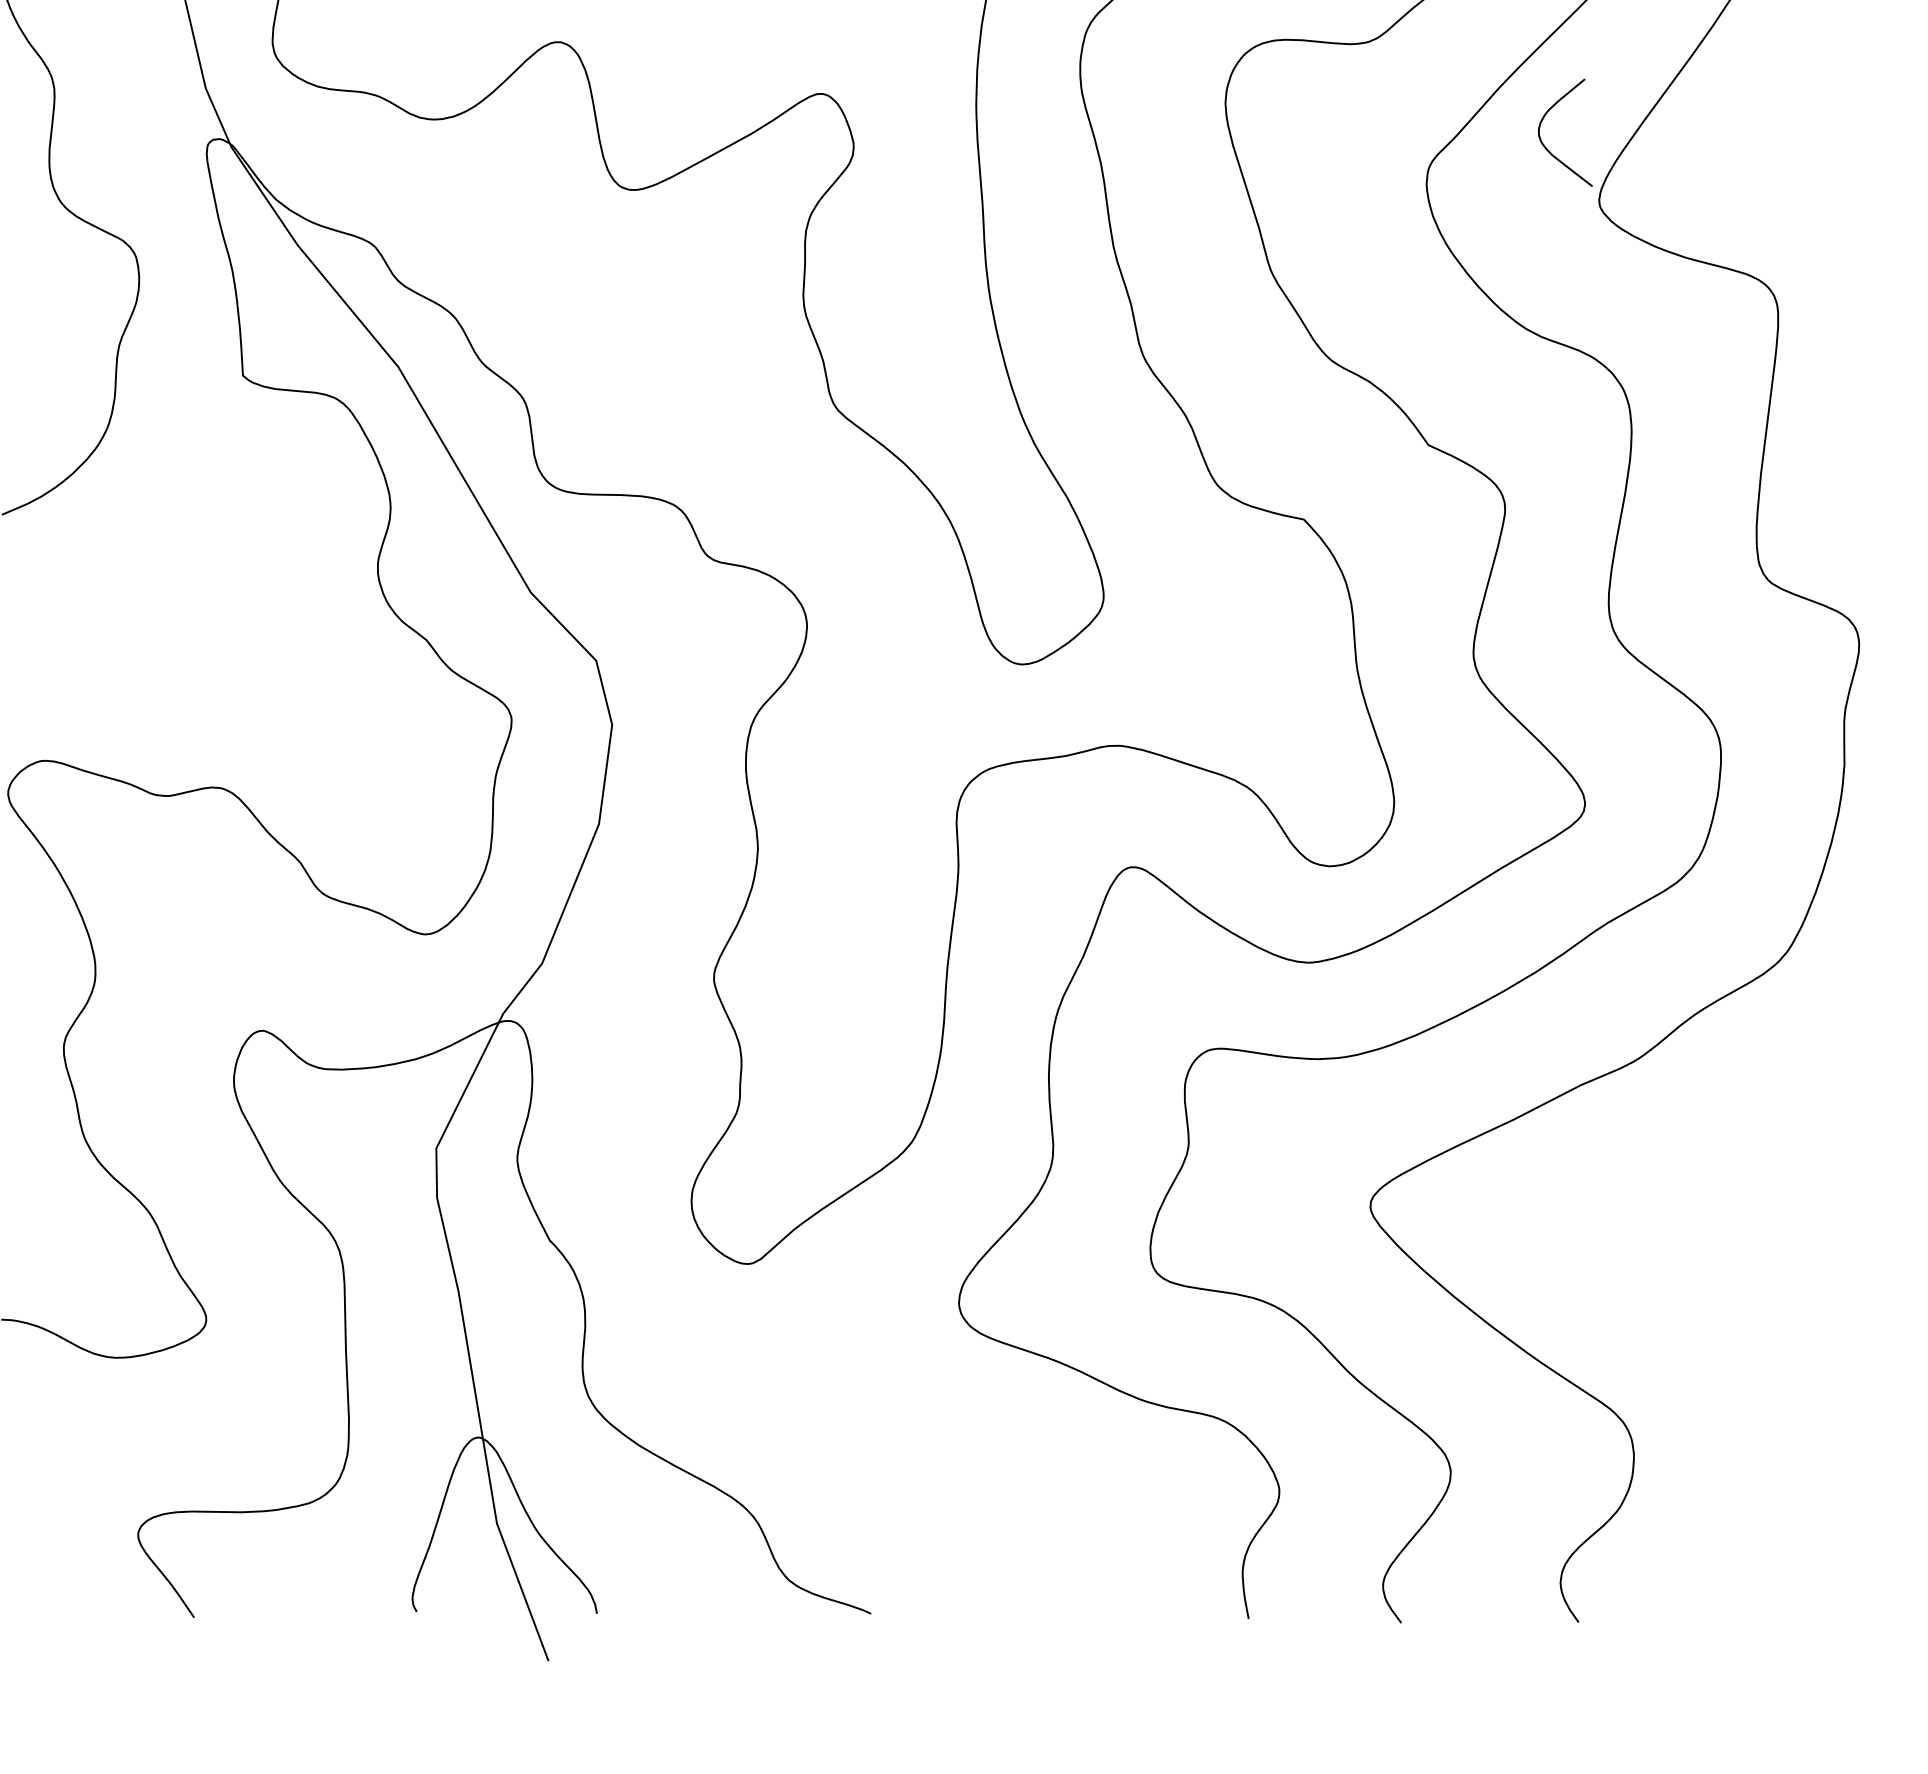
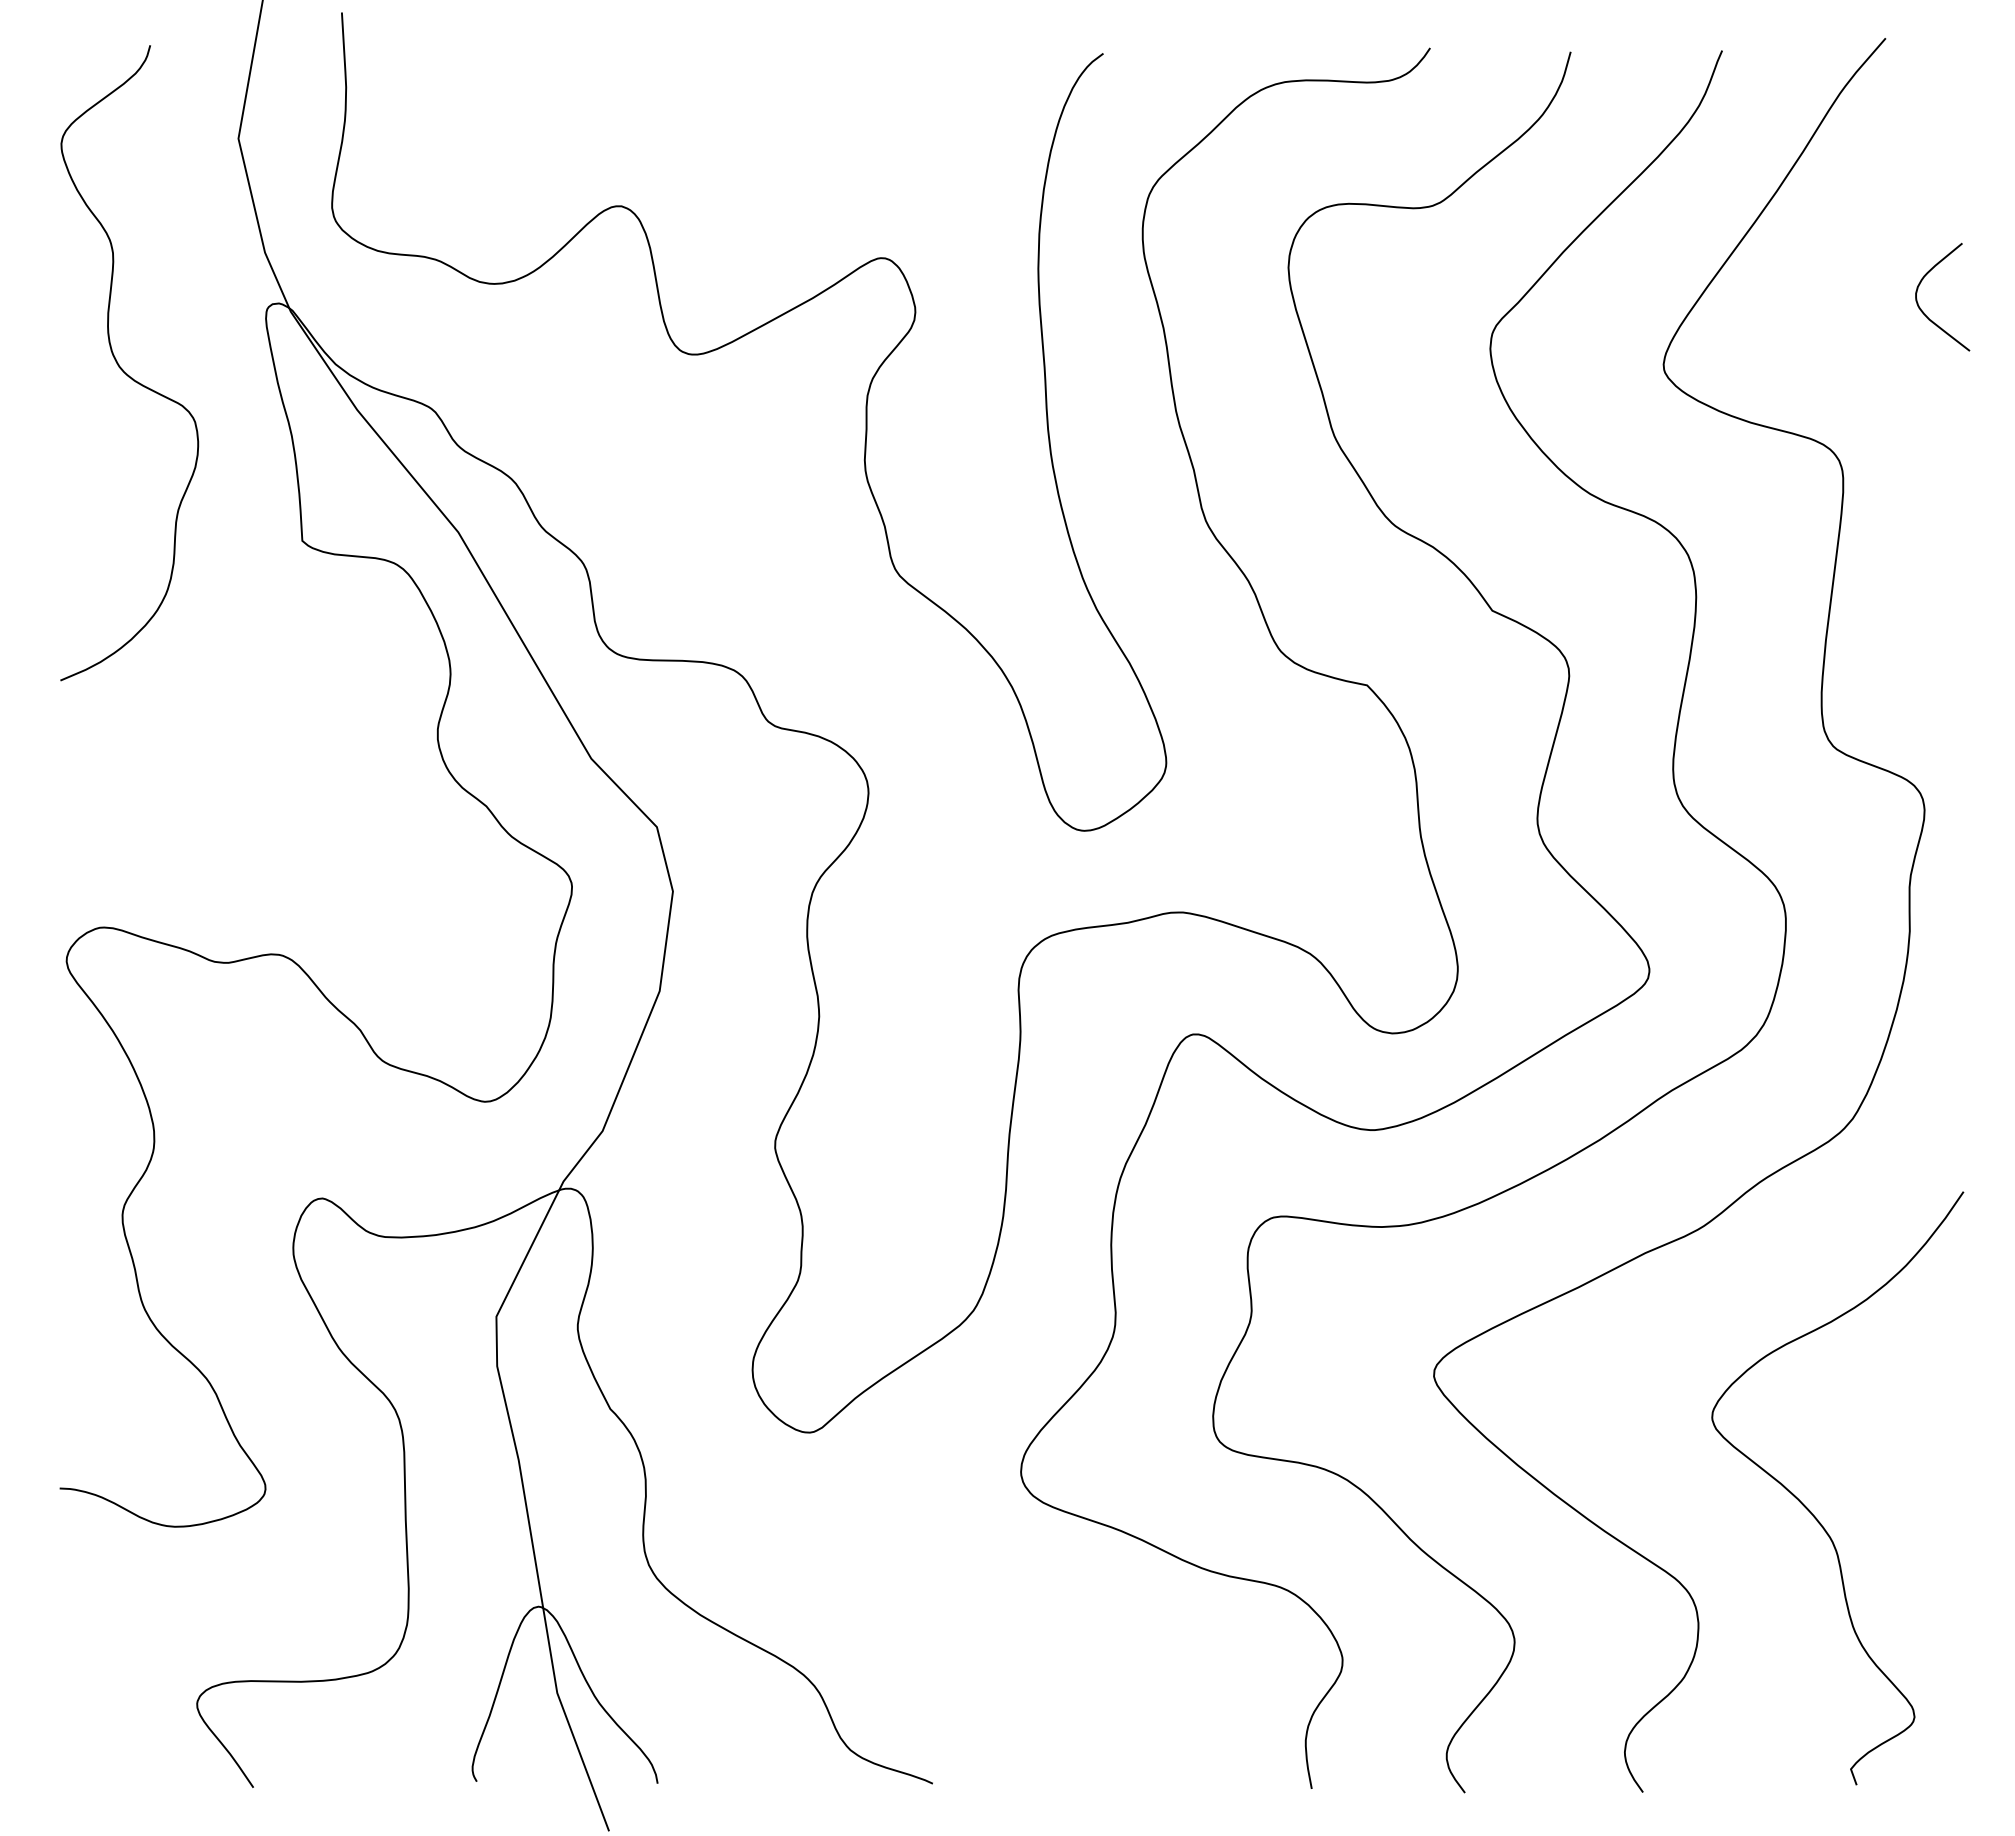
curve: (1547, 148) -> (1924, 312), moved
curve: (1746, 1342) -> (1811, 1511), added

